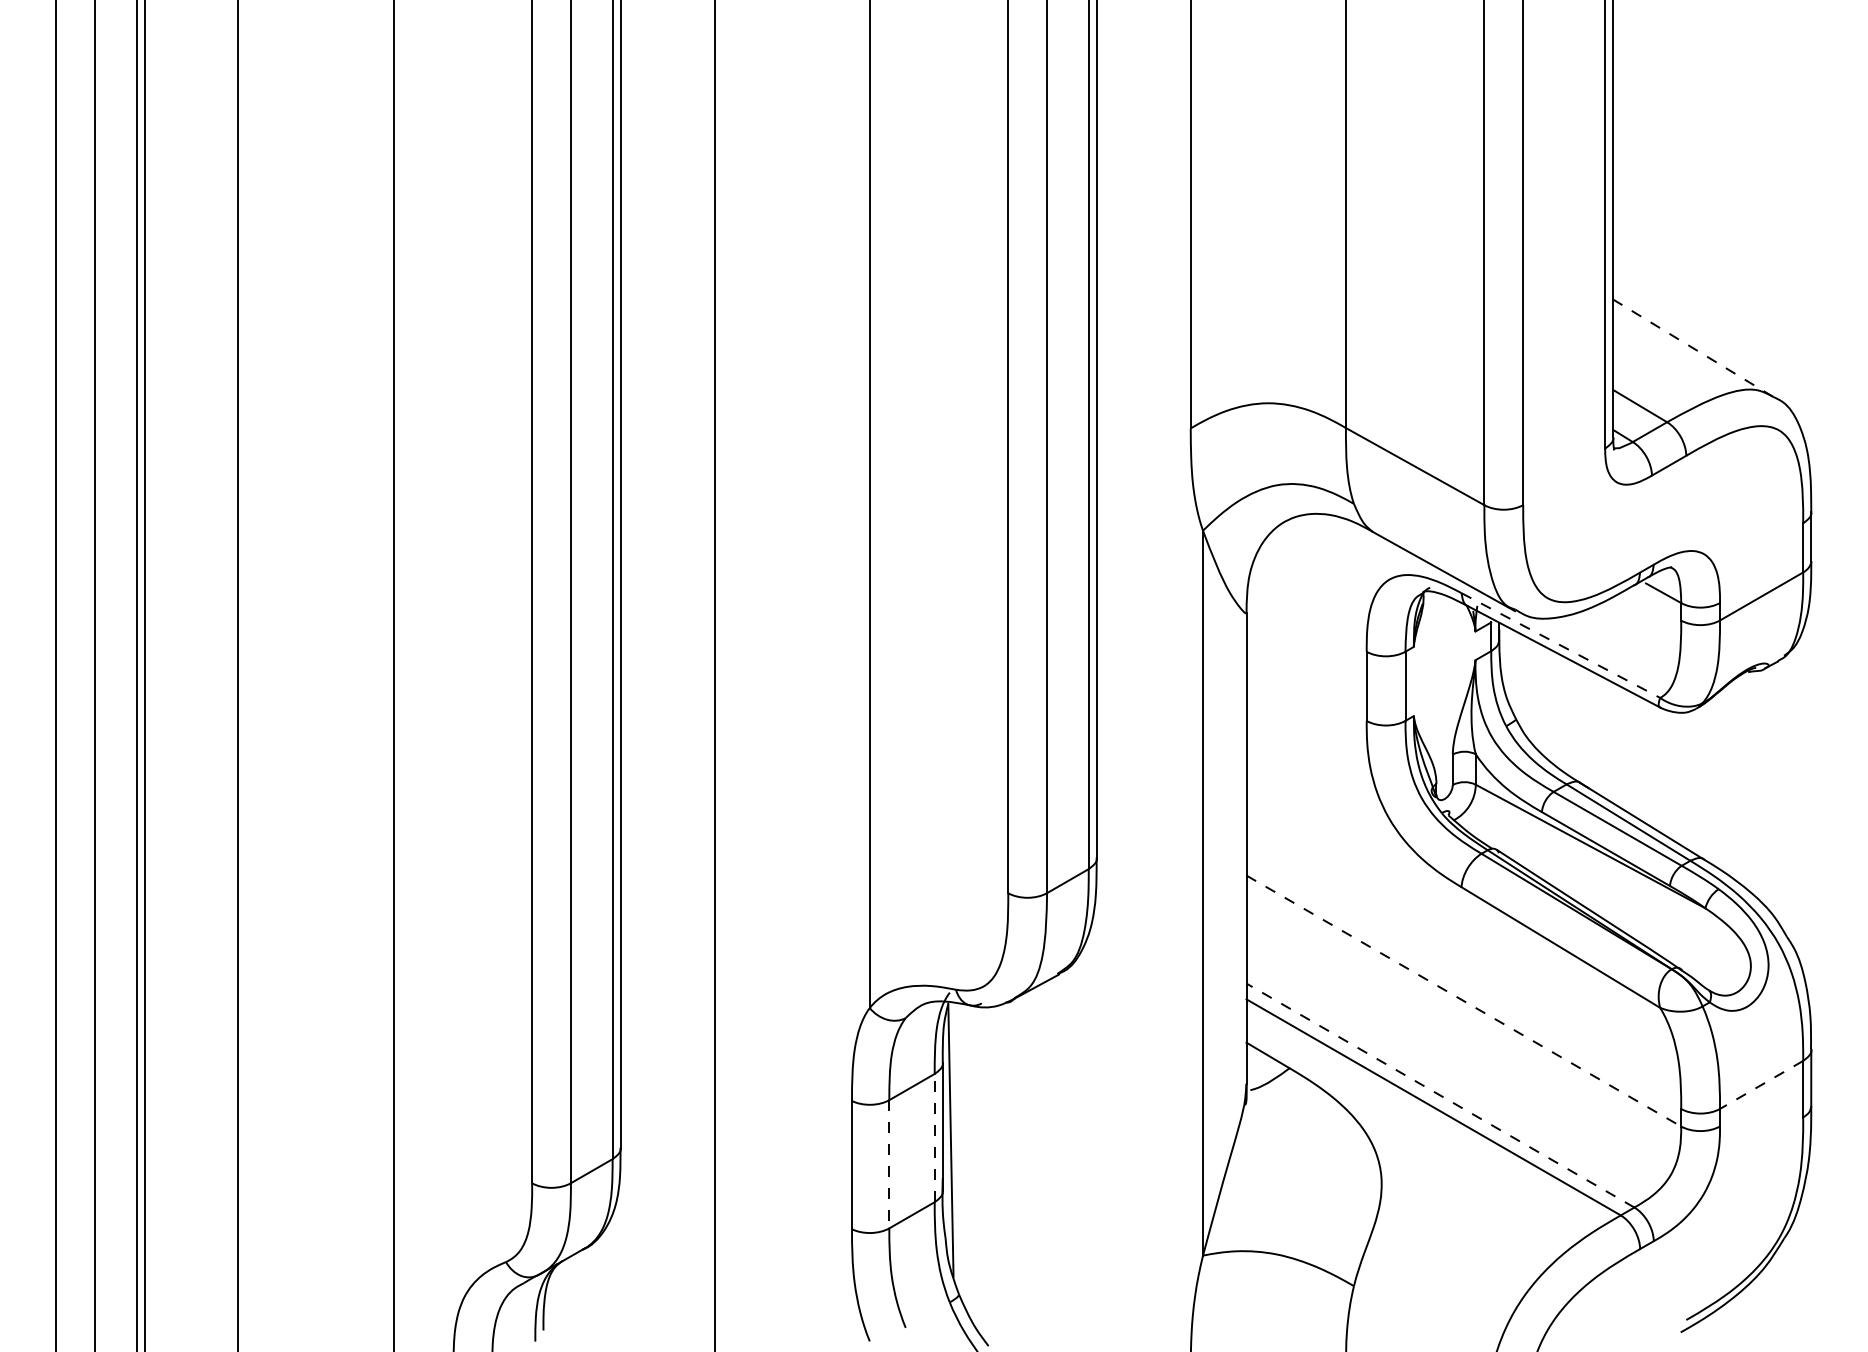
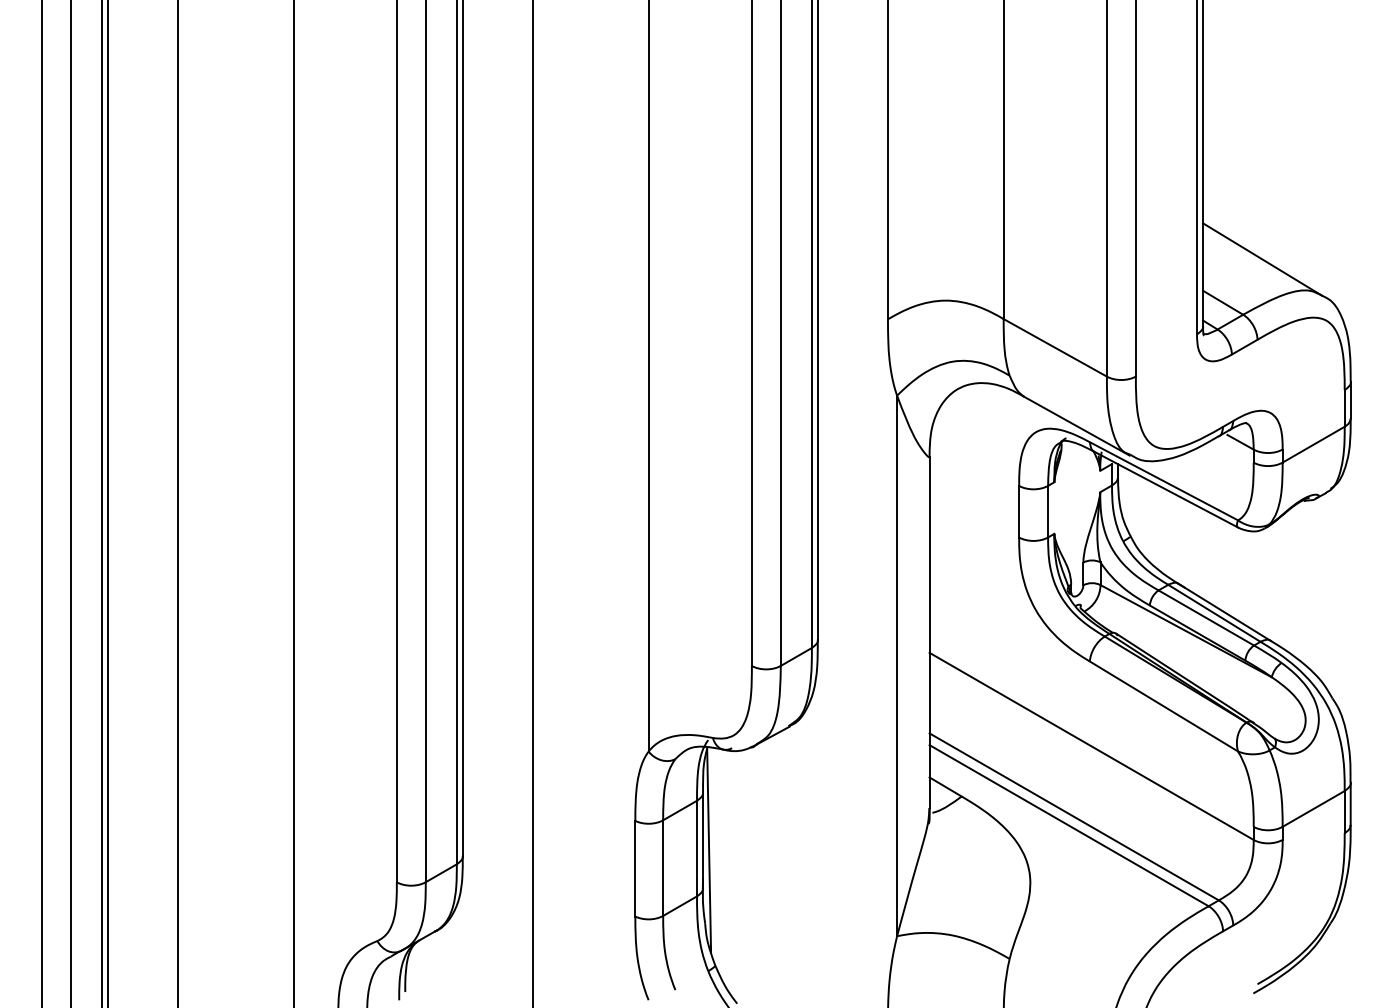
line: (1693, 348) -> (1262, 259), dashed -> solid
line: (1560, 645) -> (1163, 481), dashed -> solid
line: (1465, 1001) -> (1092, 746), dashed -> solid
line: (1761, 1084) -> (1313, 808), dashed -> solid
line: (1439, 1095) -> (1073, 816), dashed -> solid
line: (935, 1137) -> (697, 848), dashed -> solid
line: (889, 1164) -> (663, 868), dashed -> solid

